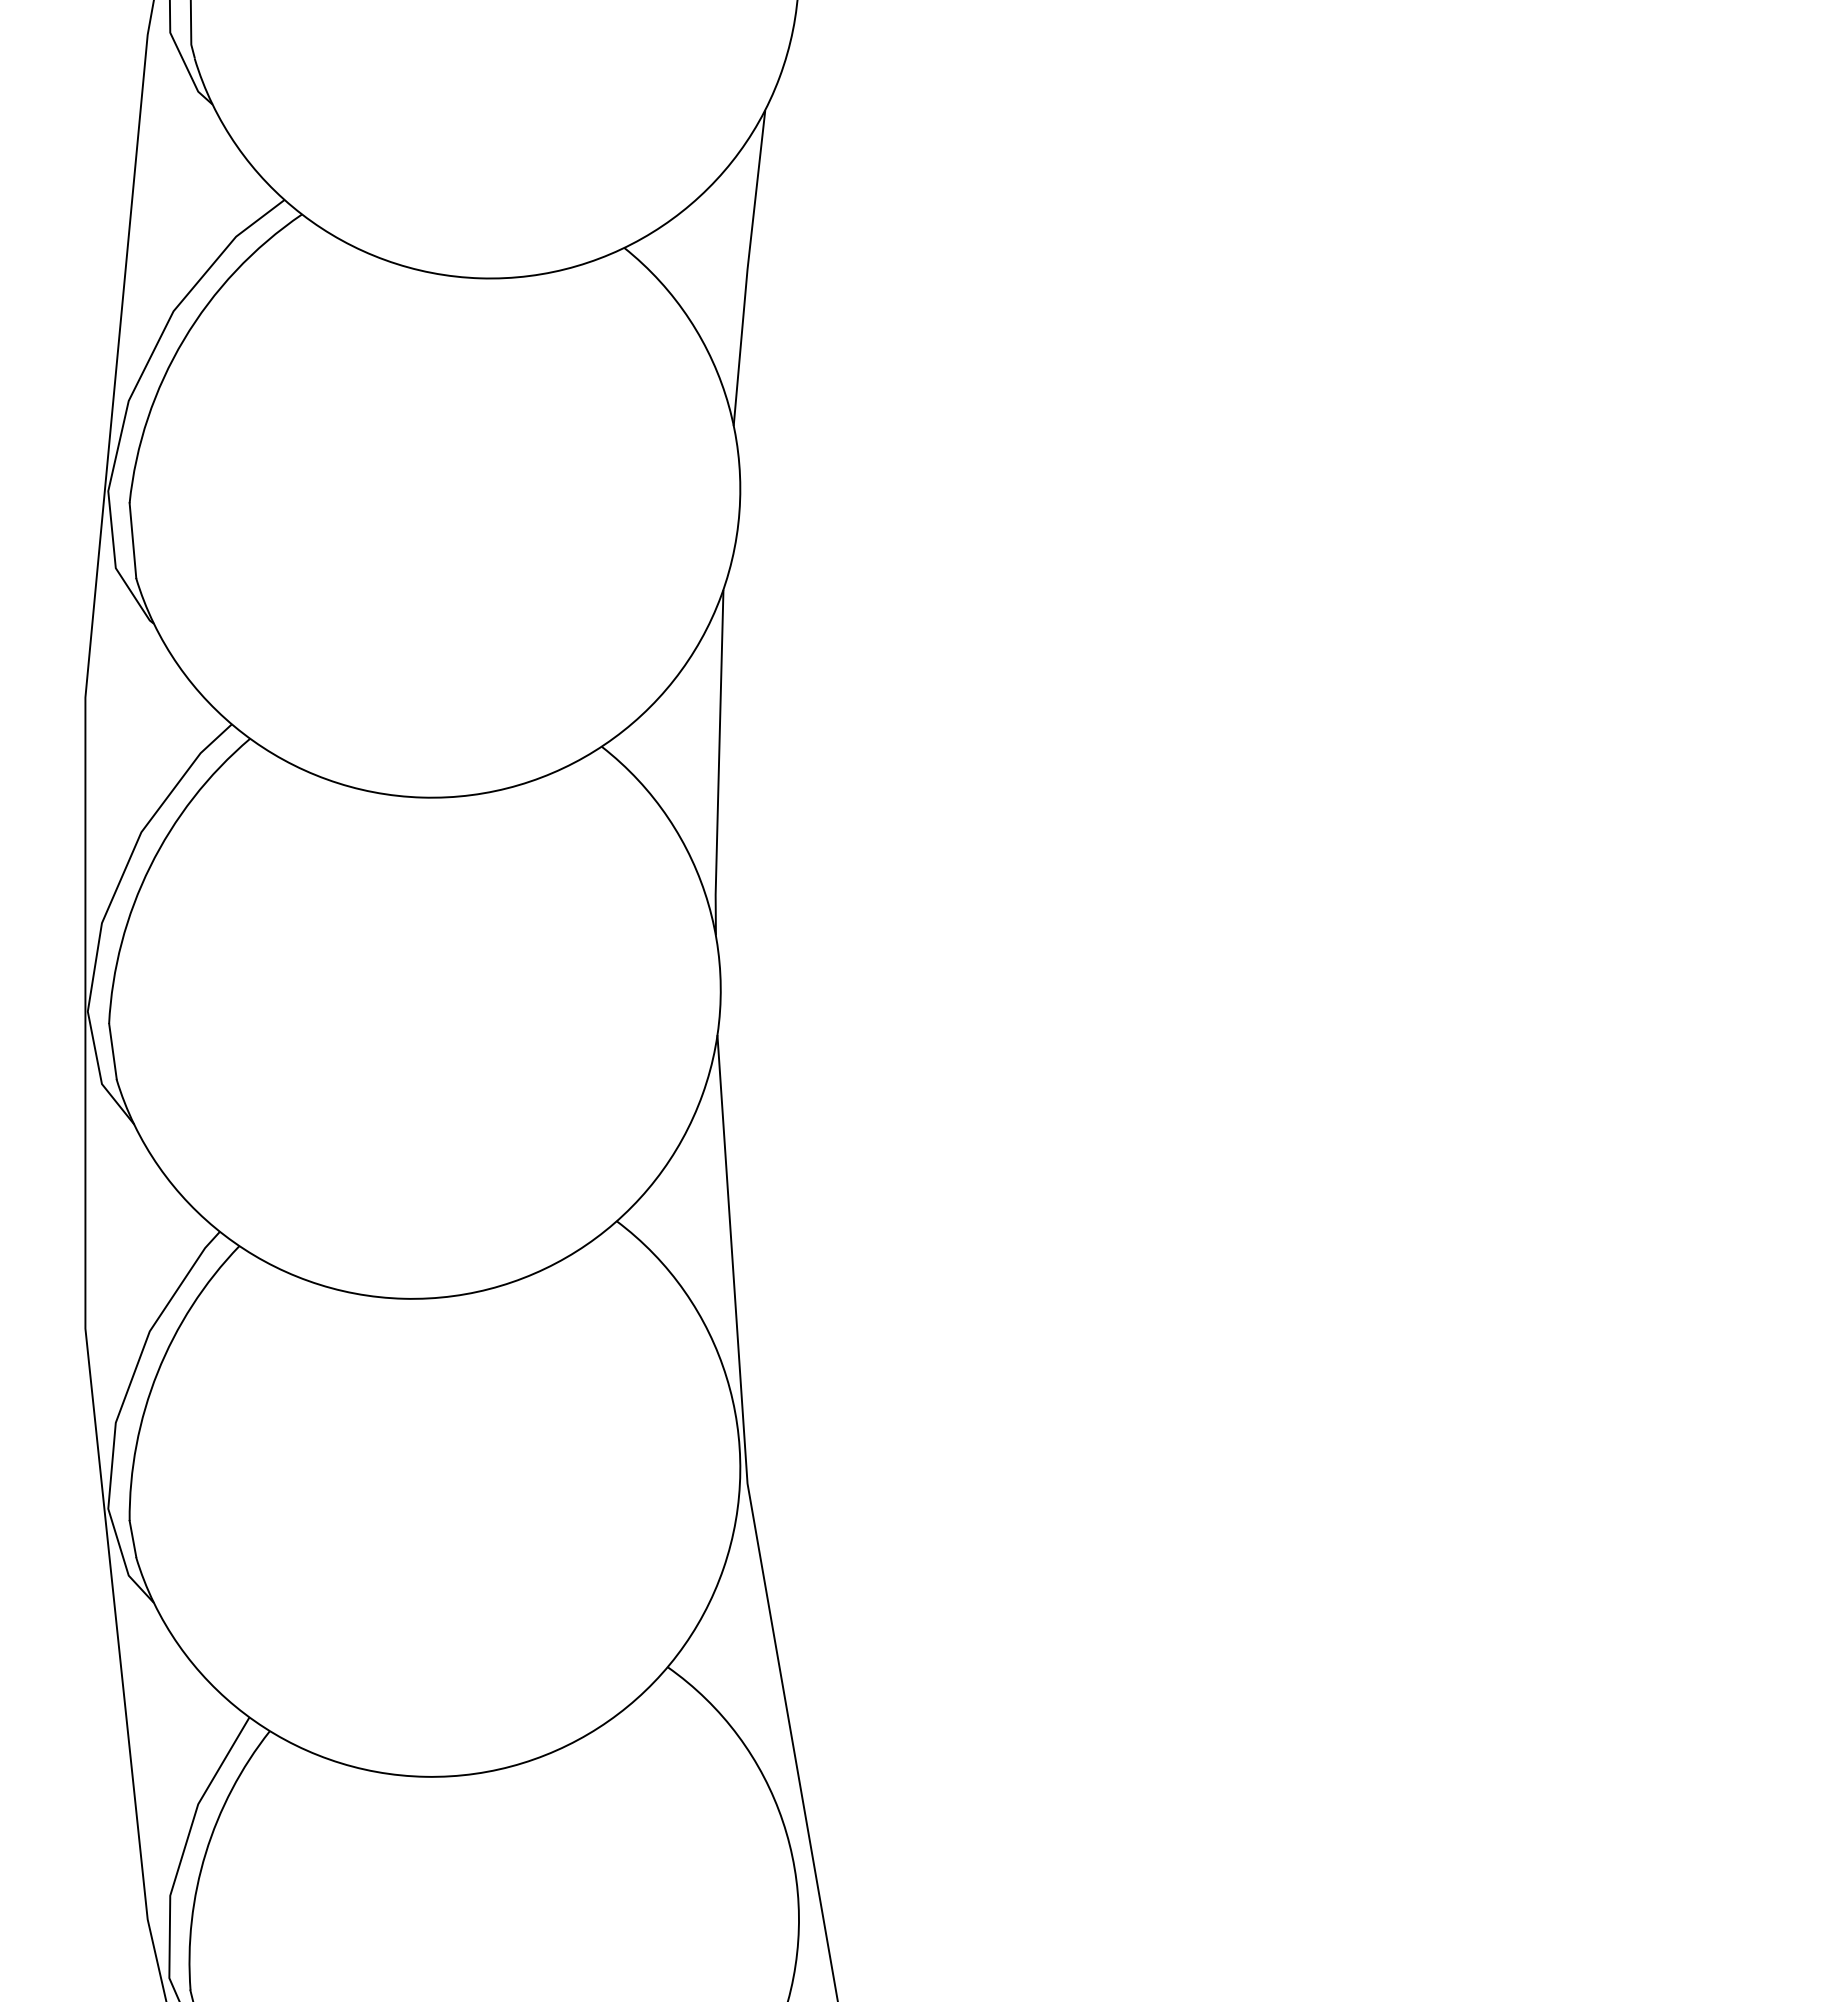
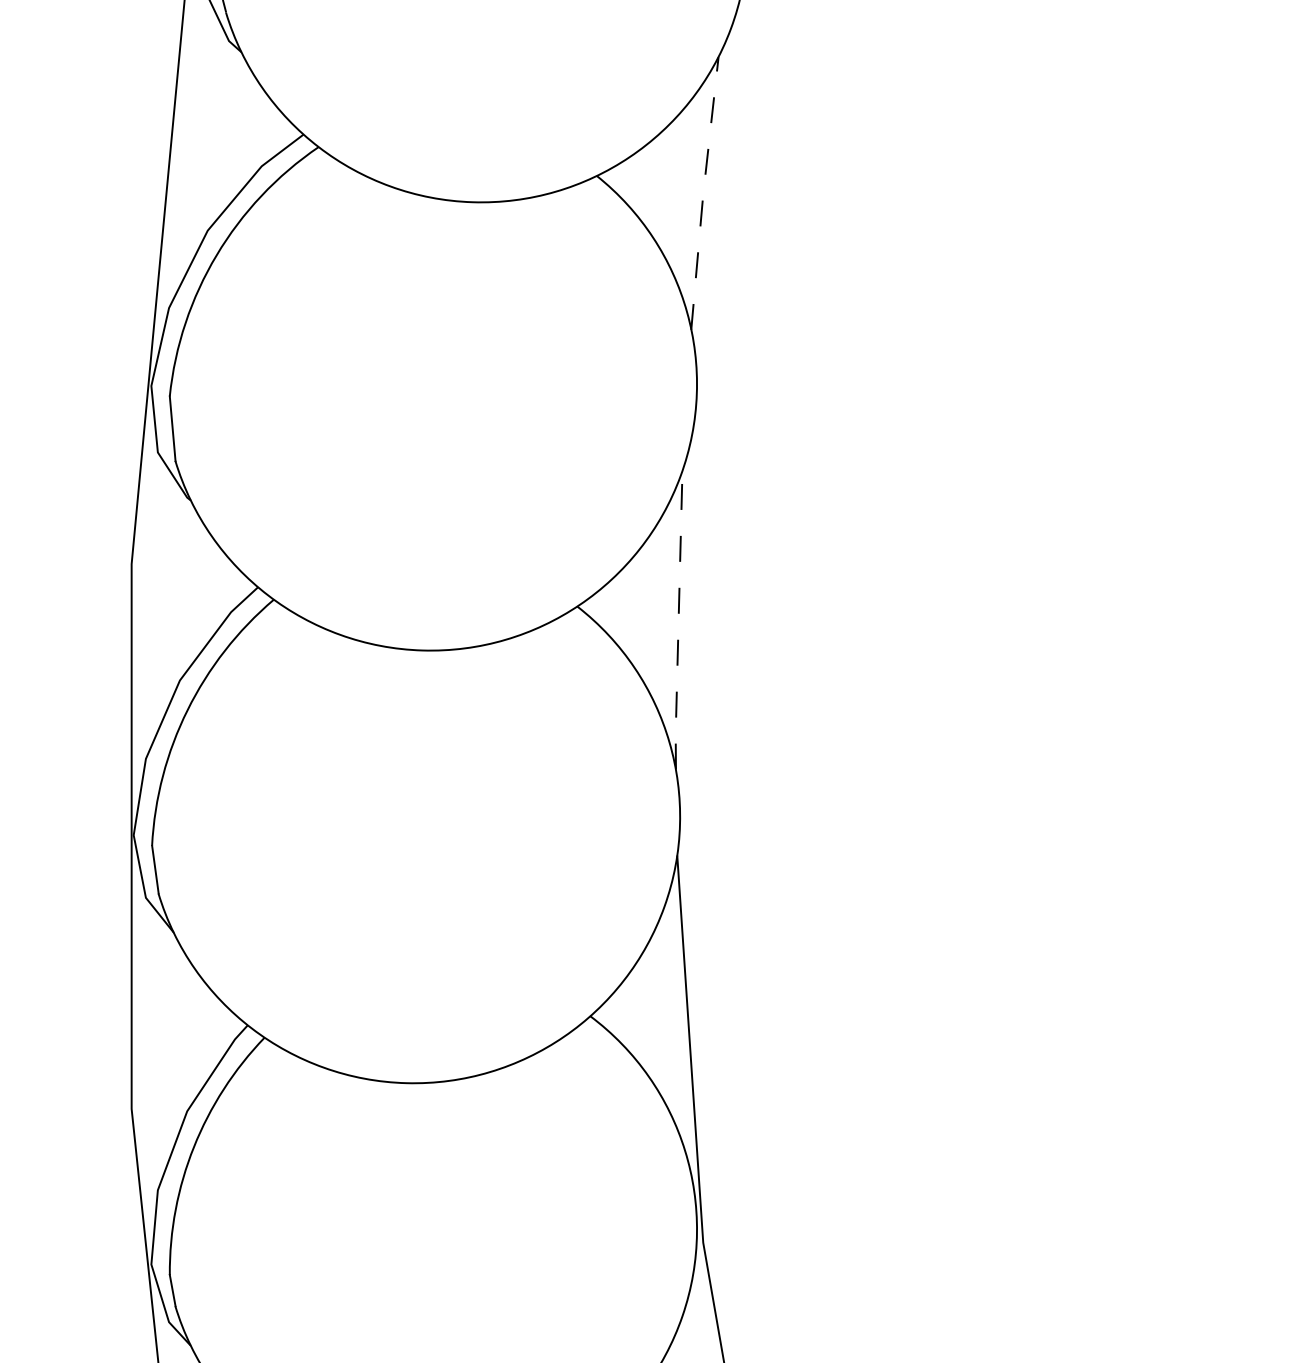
line: (747, 268) -> (703, 193), solid -> dashed
line: (719, 763) -> (679, 621), solid -> dashed

